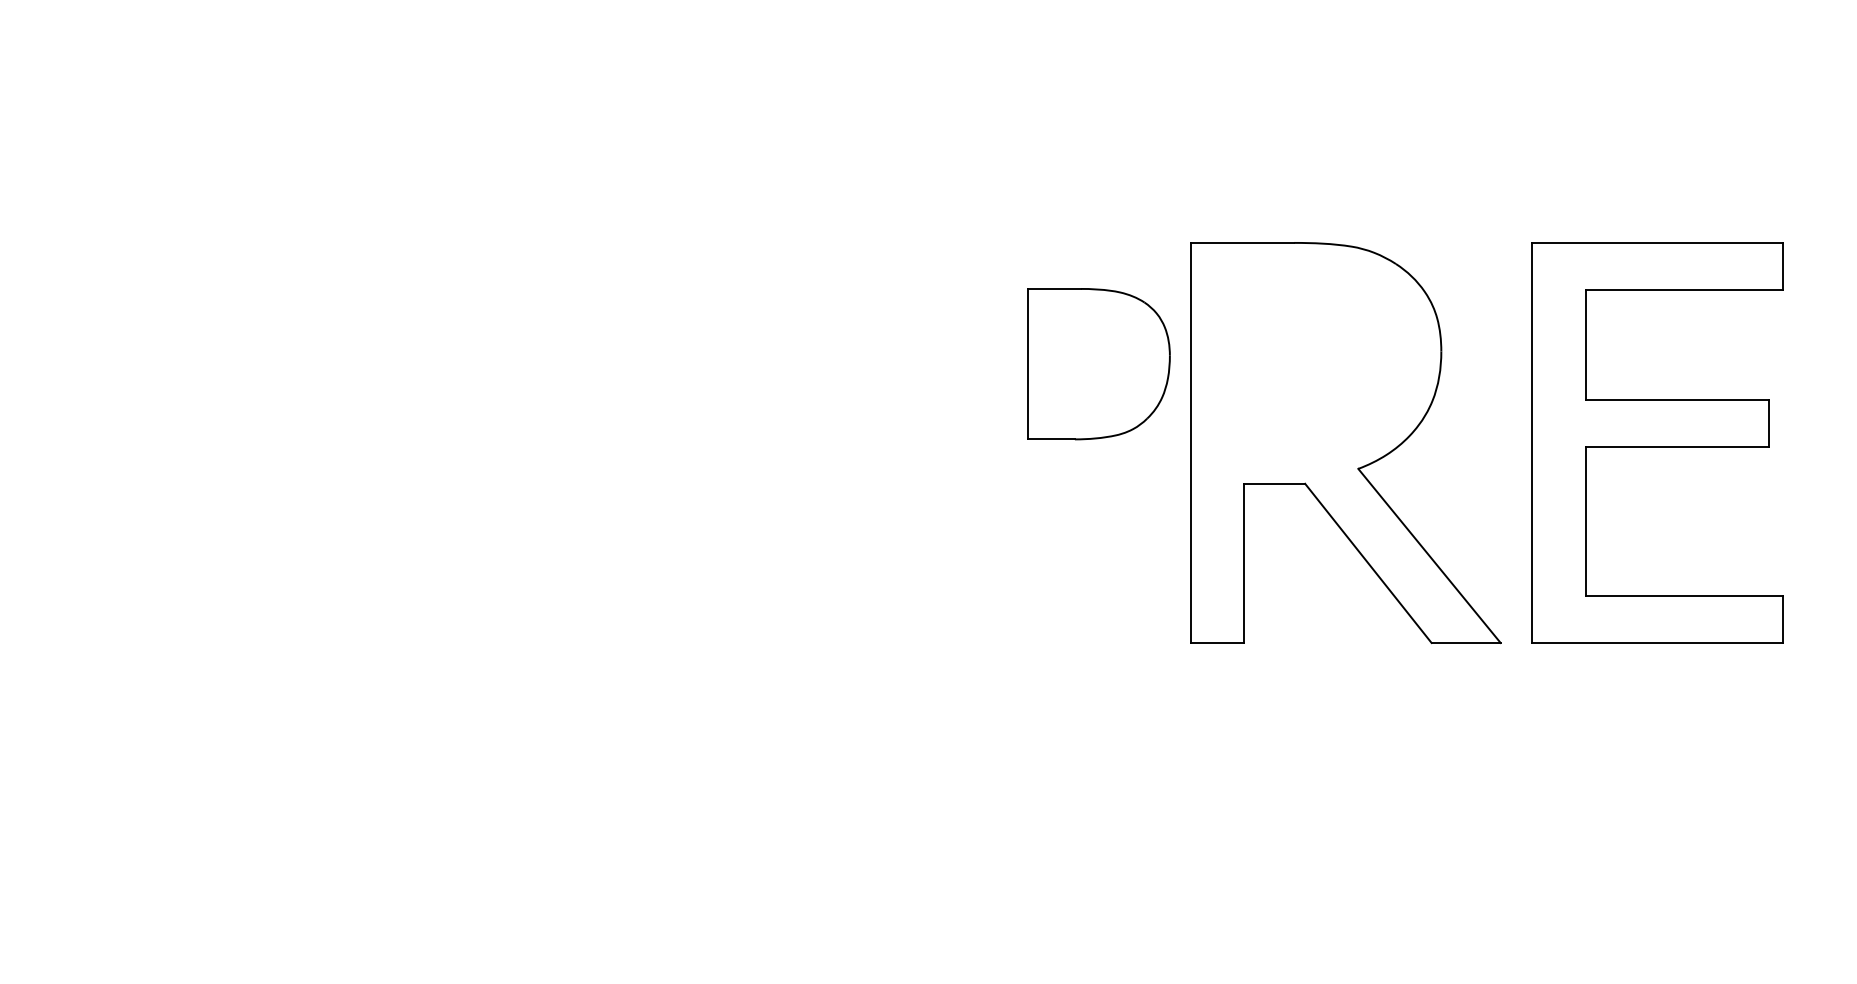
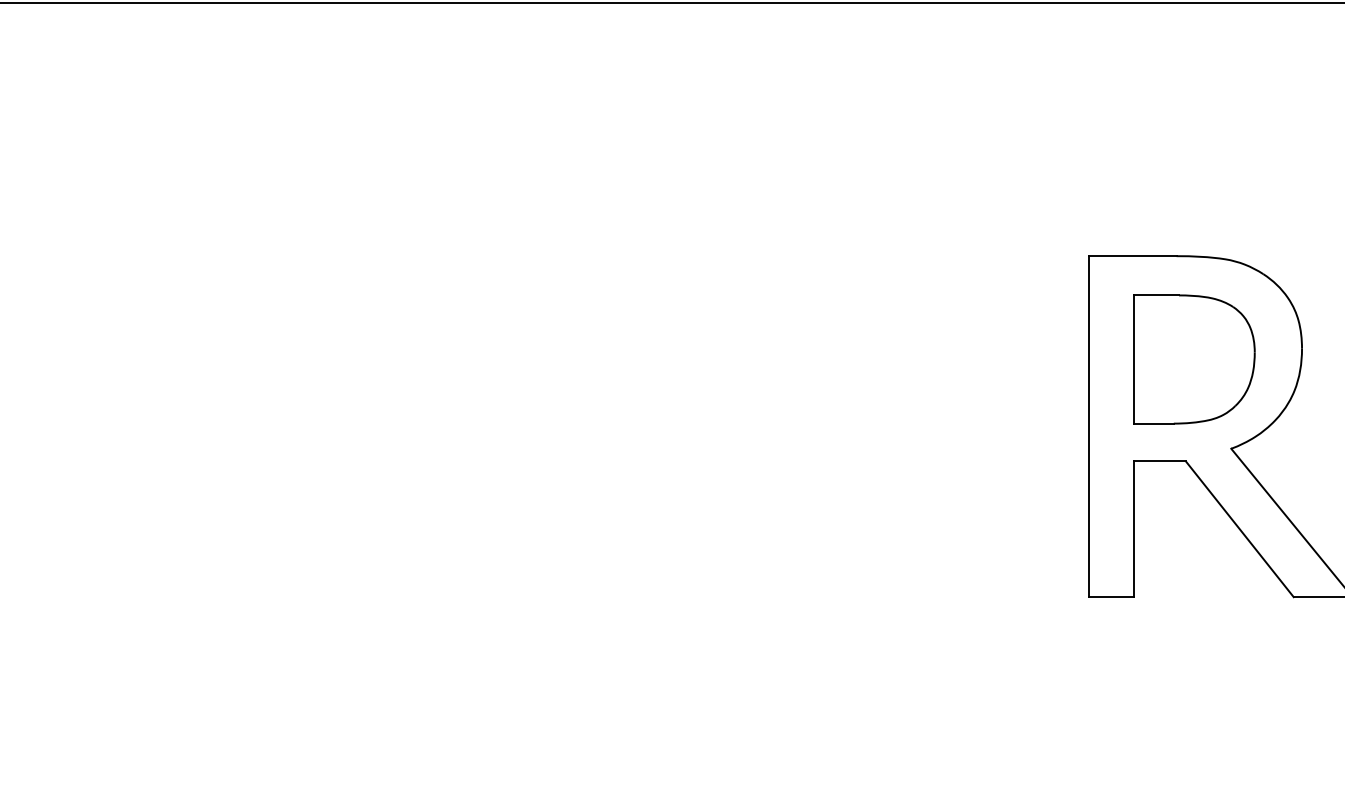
part: (1098, 364) -> (1193, 359), moved

